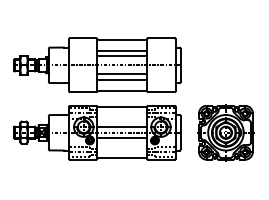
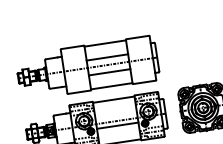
line: (122, 50) -> (106, 52), removed
line: (122, 79) -> (110, 76), removed
line: (122, 127) -> (116, 116), removed

